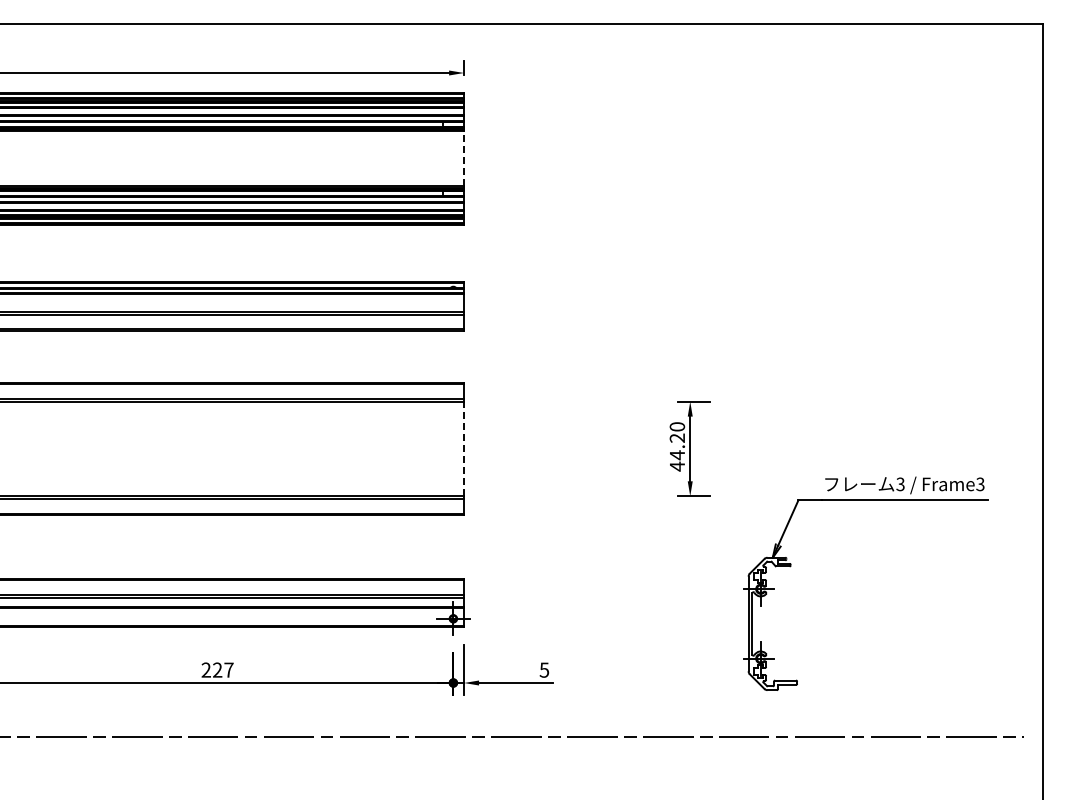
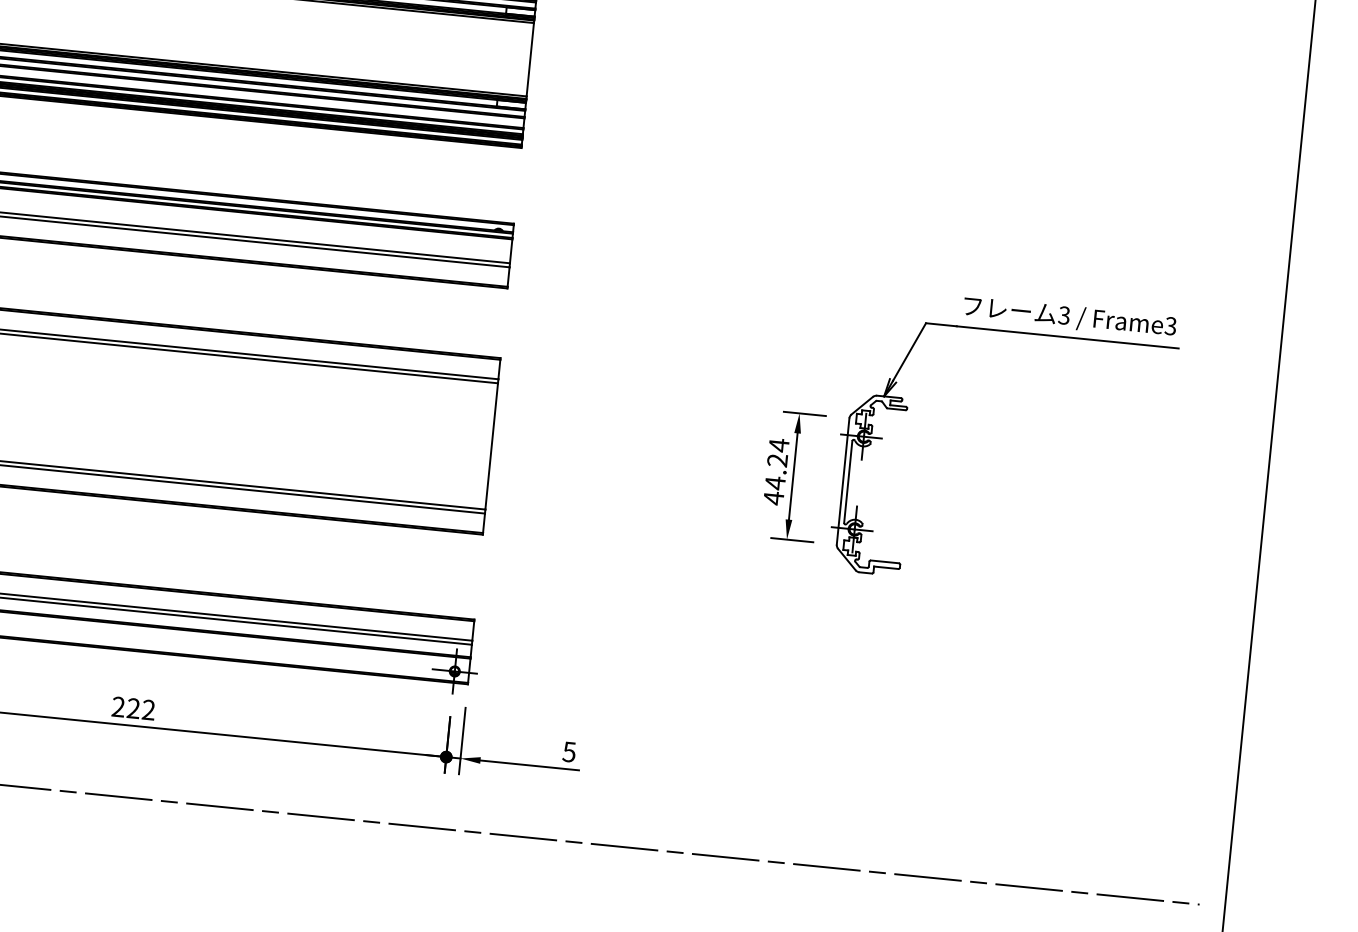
line: (464, 158) -> (530, 59), dashed -> solid
text: (677, 426) -> (779, 444), 44.20 -> 44.24
line: (464, 448) -> (492, 445), dashed -> solid
part: (791, 566) -> (907, 410), moved
text: (228, 669) -> (148, 709), 227 -> 222

